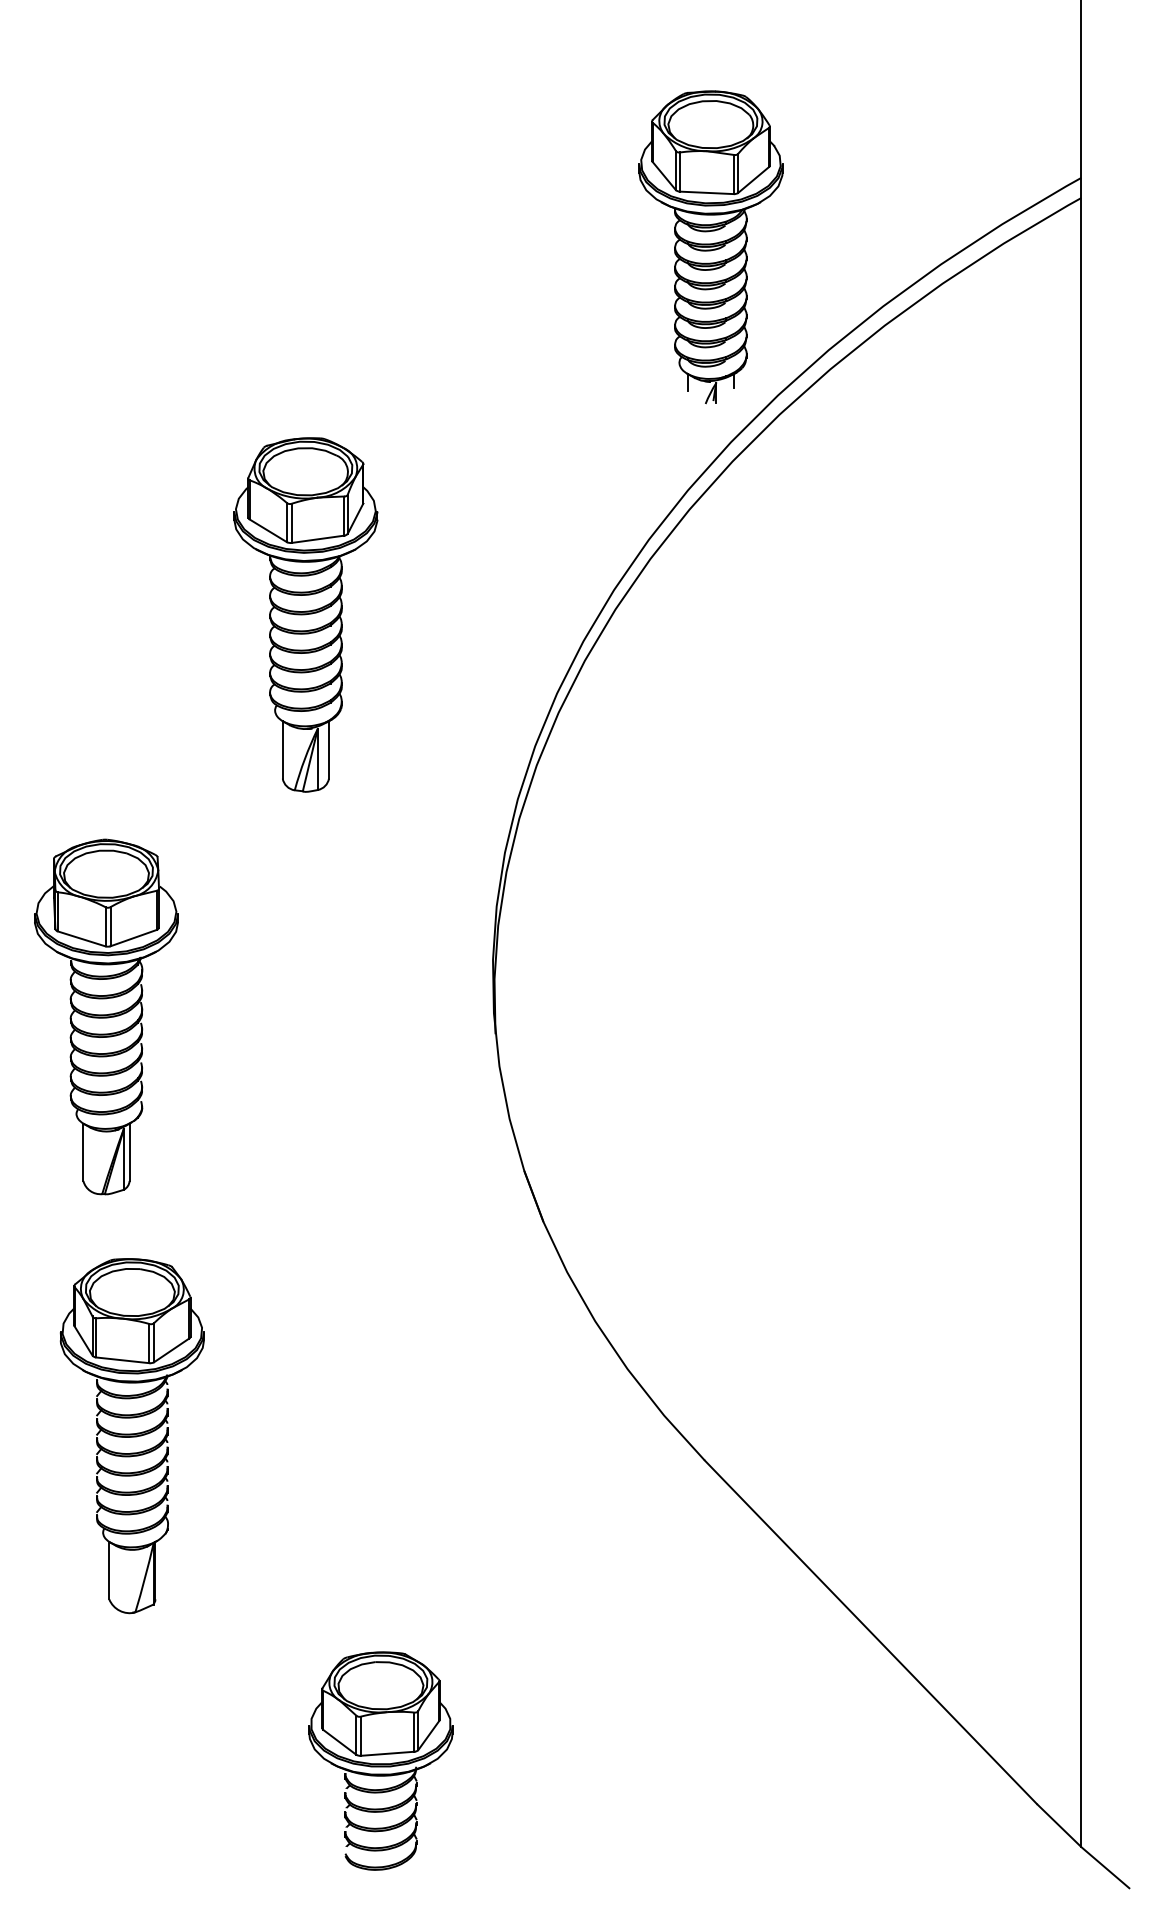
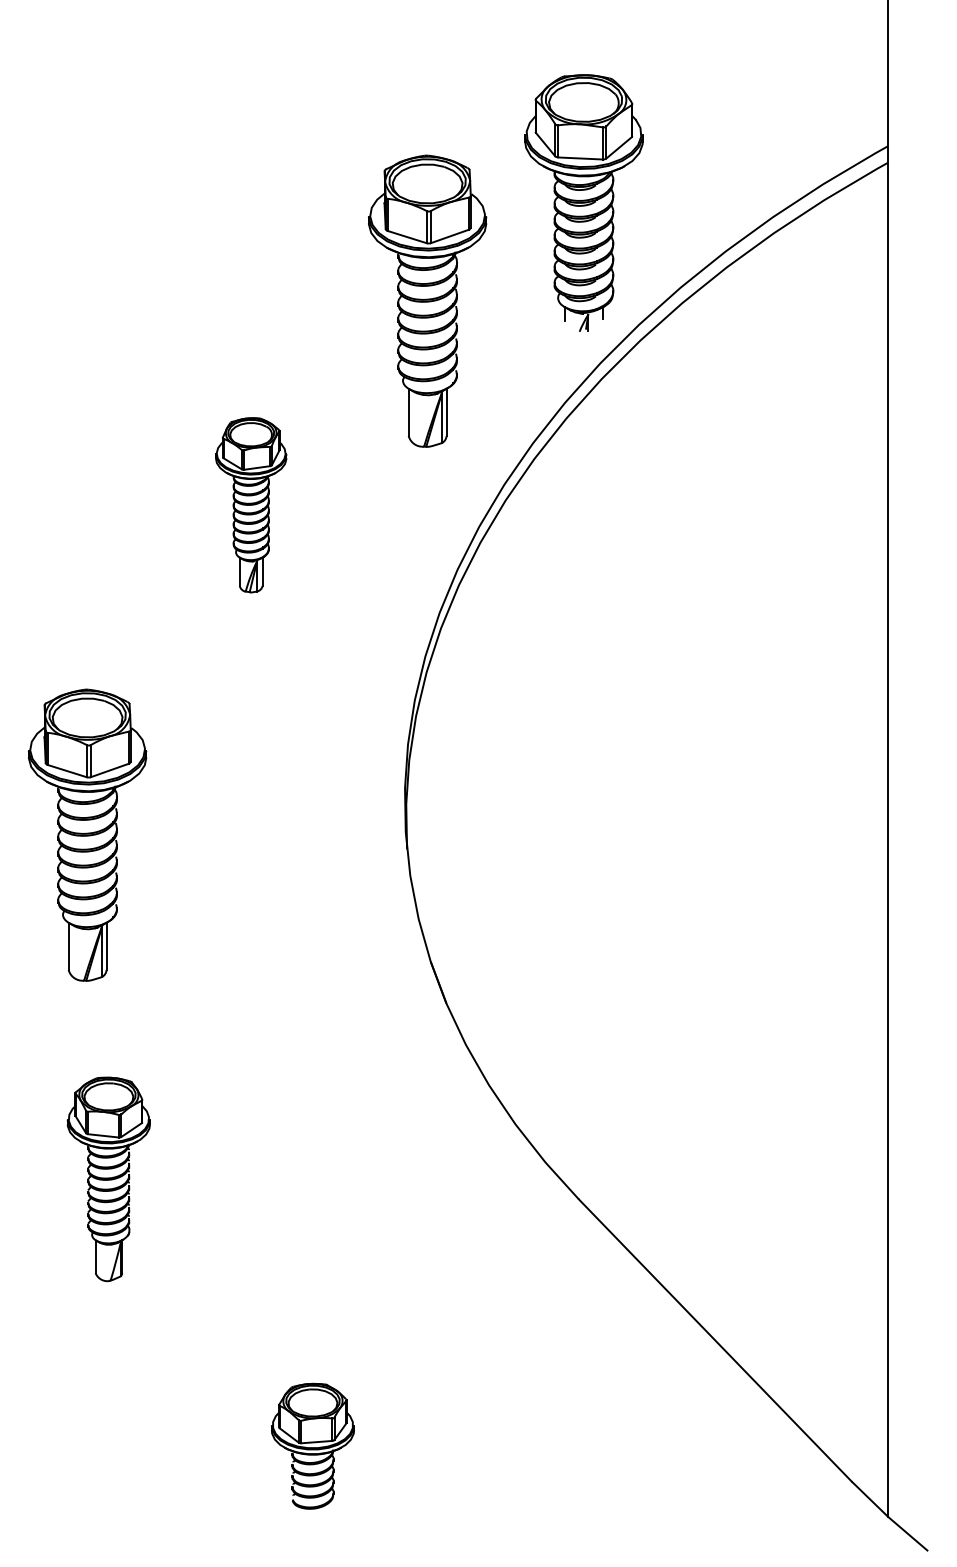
part: (520, 365) -> (427, 300), added
part: (304, 615) -> (250, 505), size x0.6
part: (131, 1436) -> (108, 1179), size x0.7
part: (380, 1761) -> (312, 1446), size x0.7

